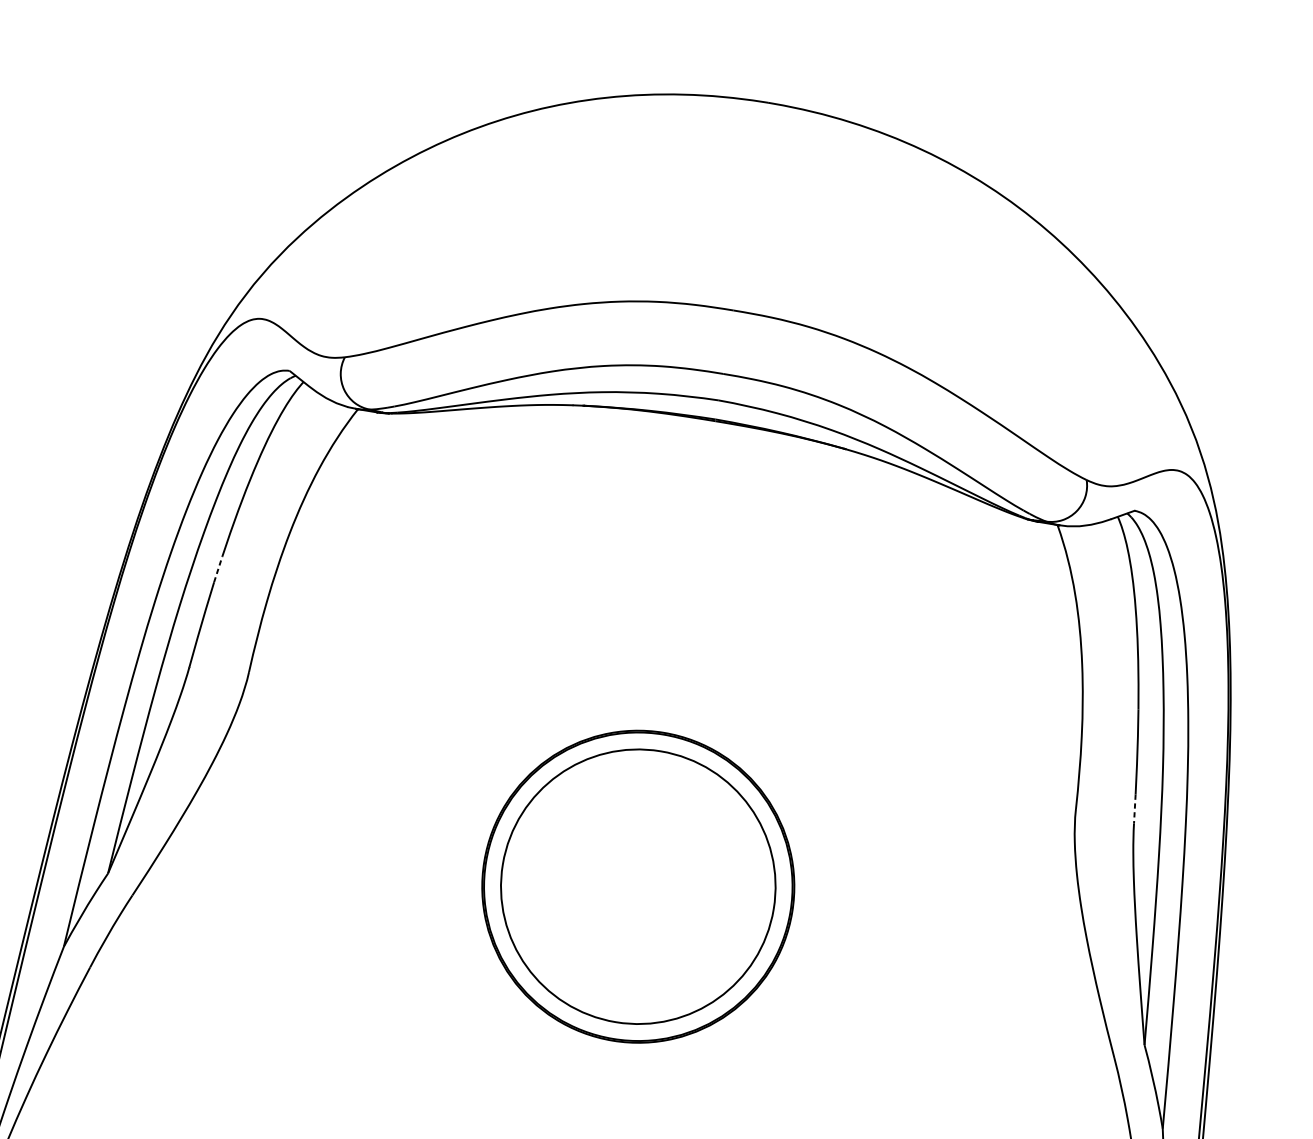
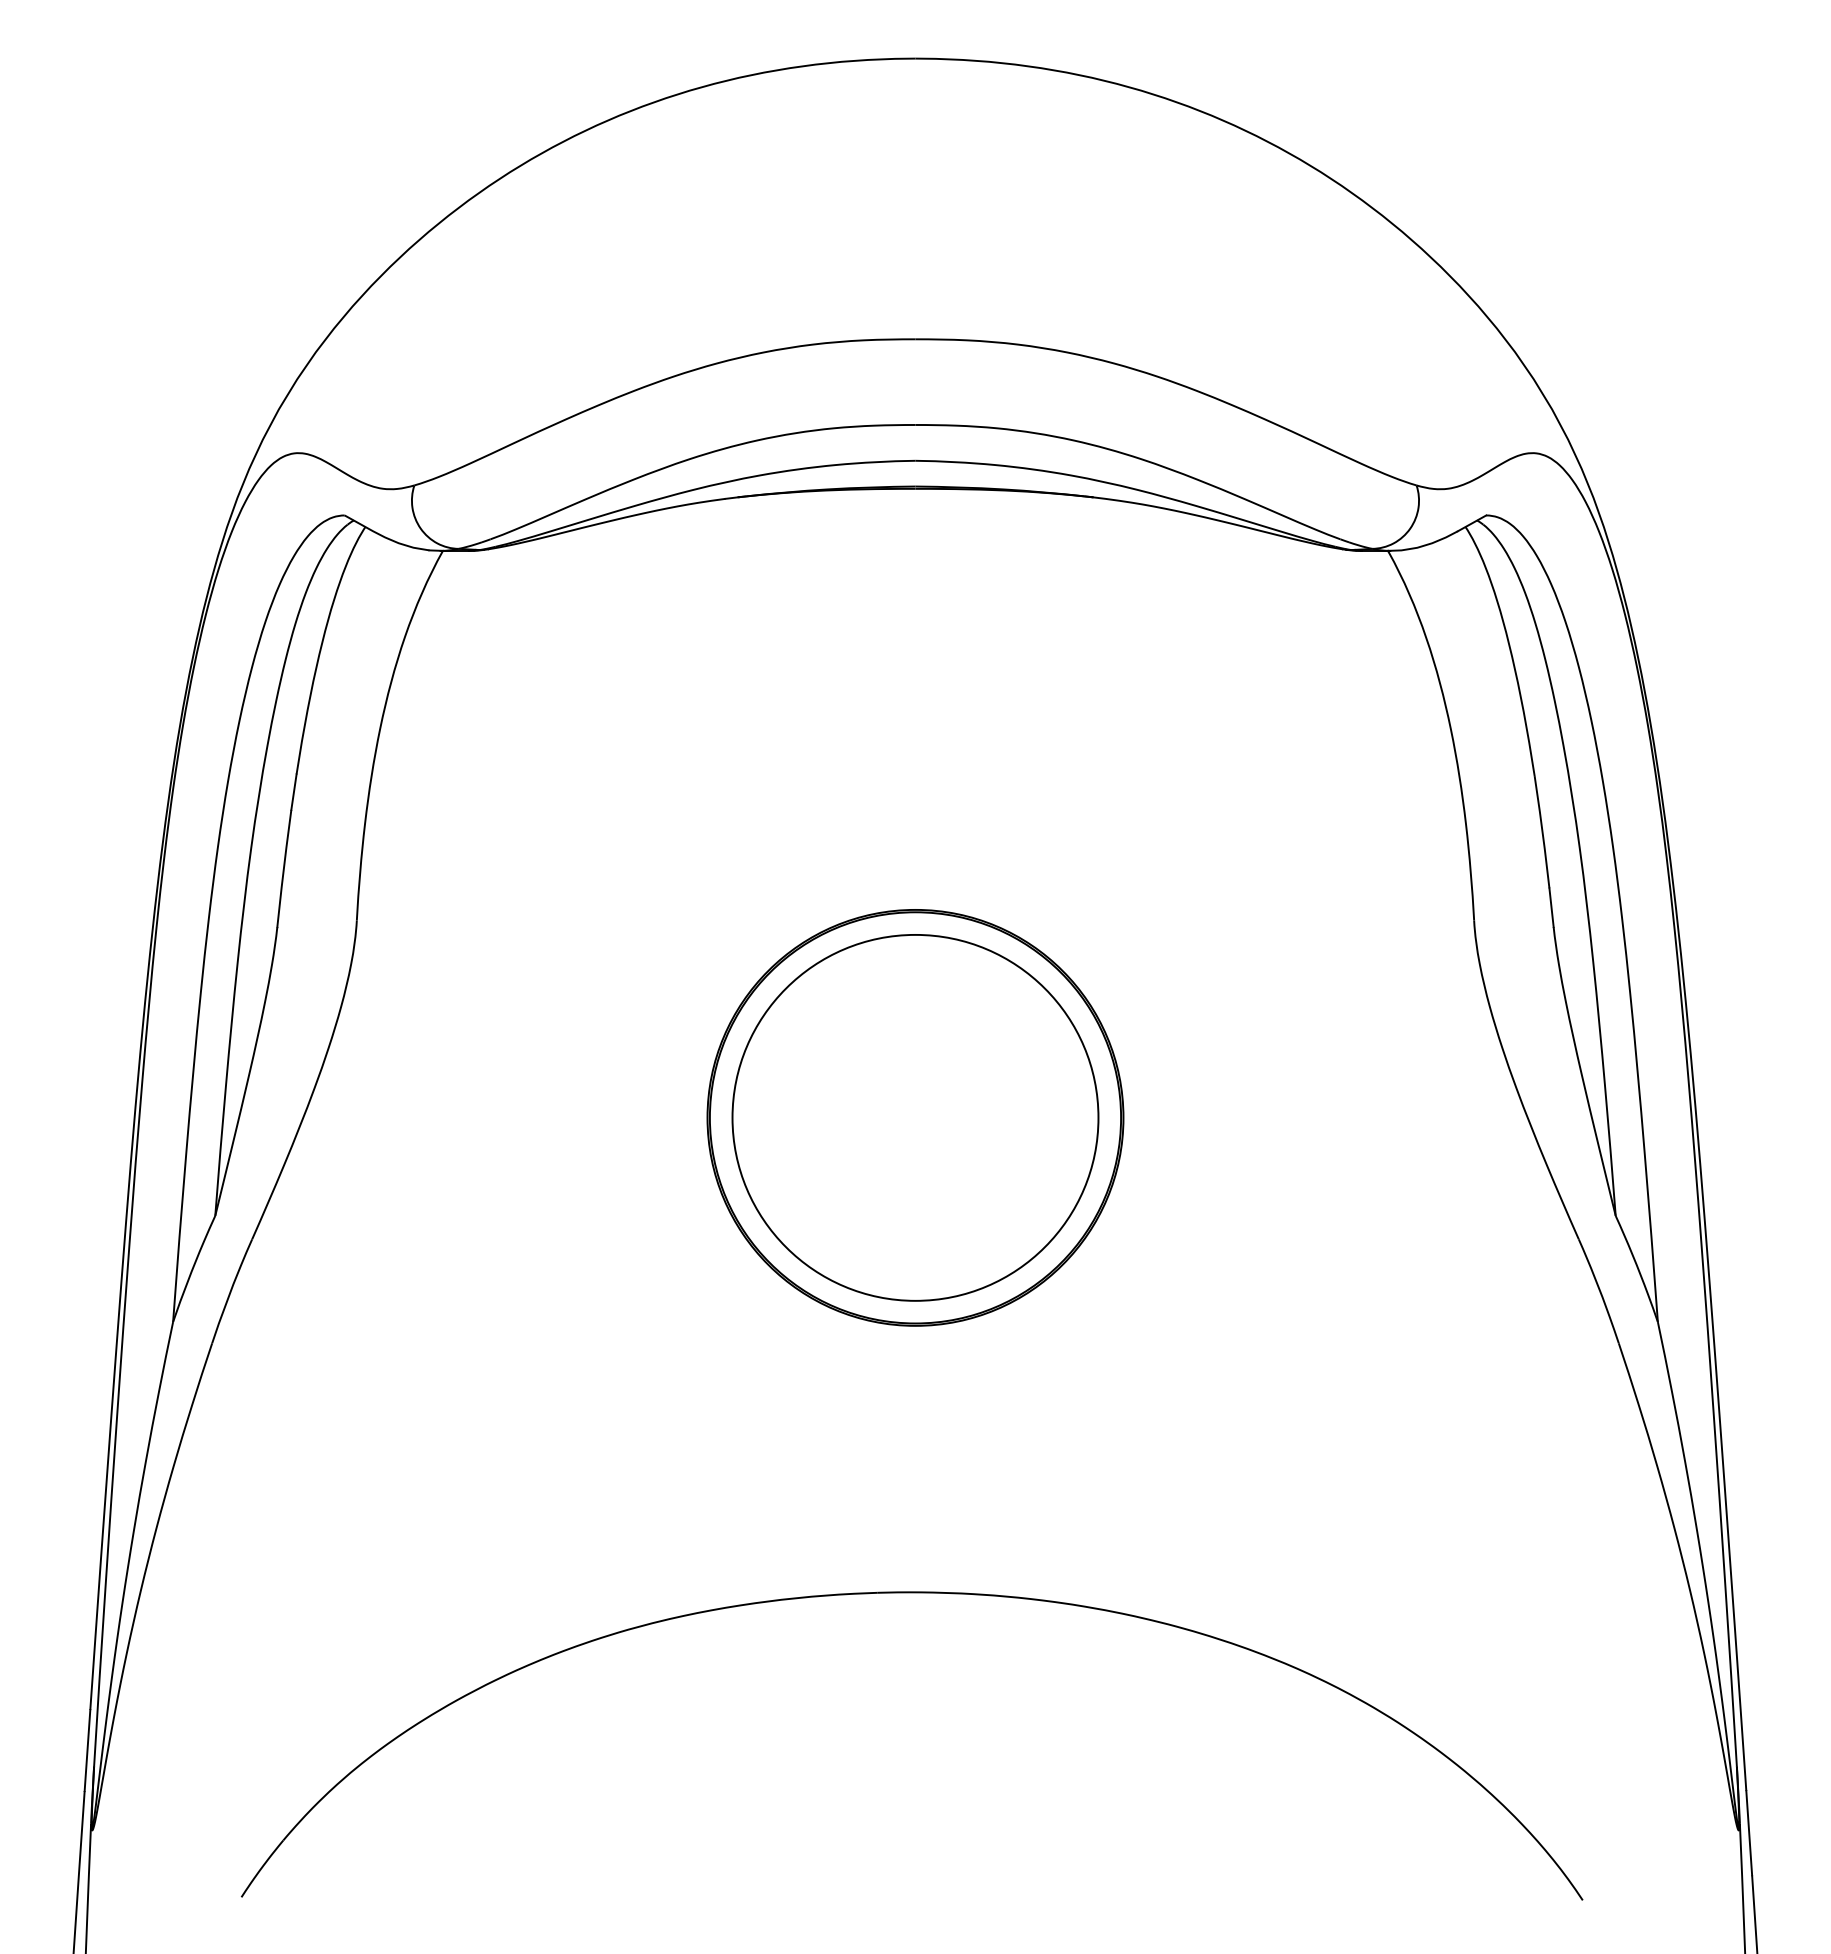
line: (217, 569) -> (293, 792), dashed -> solid
line: (1134, 809) -> (1551, 908), dashed -> solid

